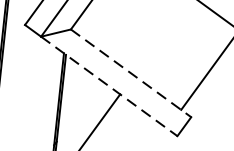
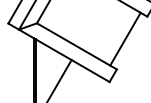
line: (131, 73) -> (77, 46), dashed -> solid
line: (109, 87) -> (64, 56), dashed -> solid

